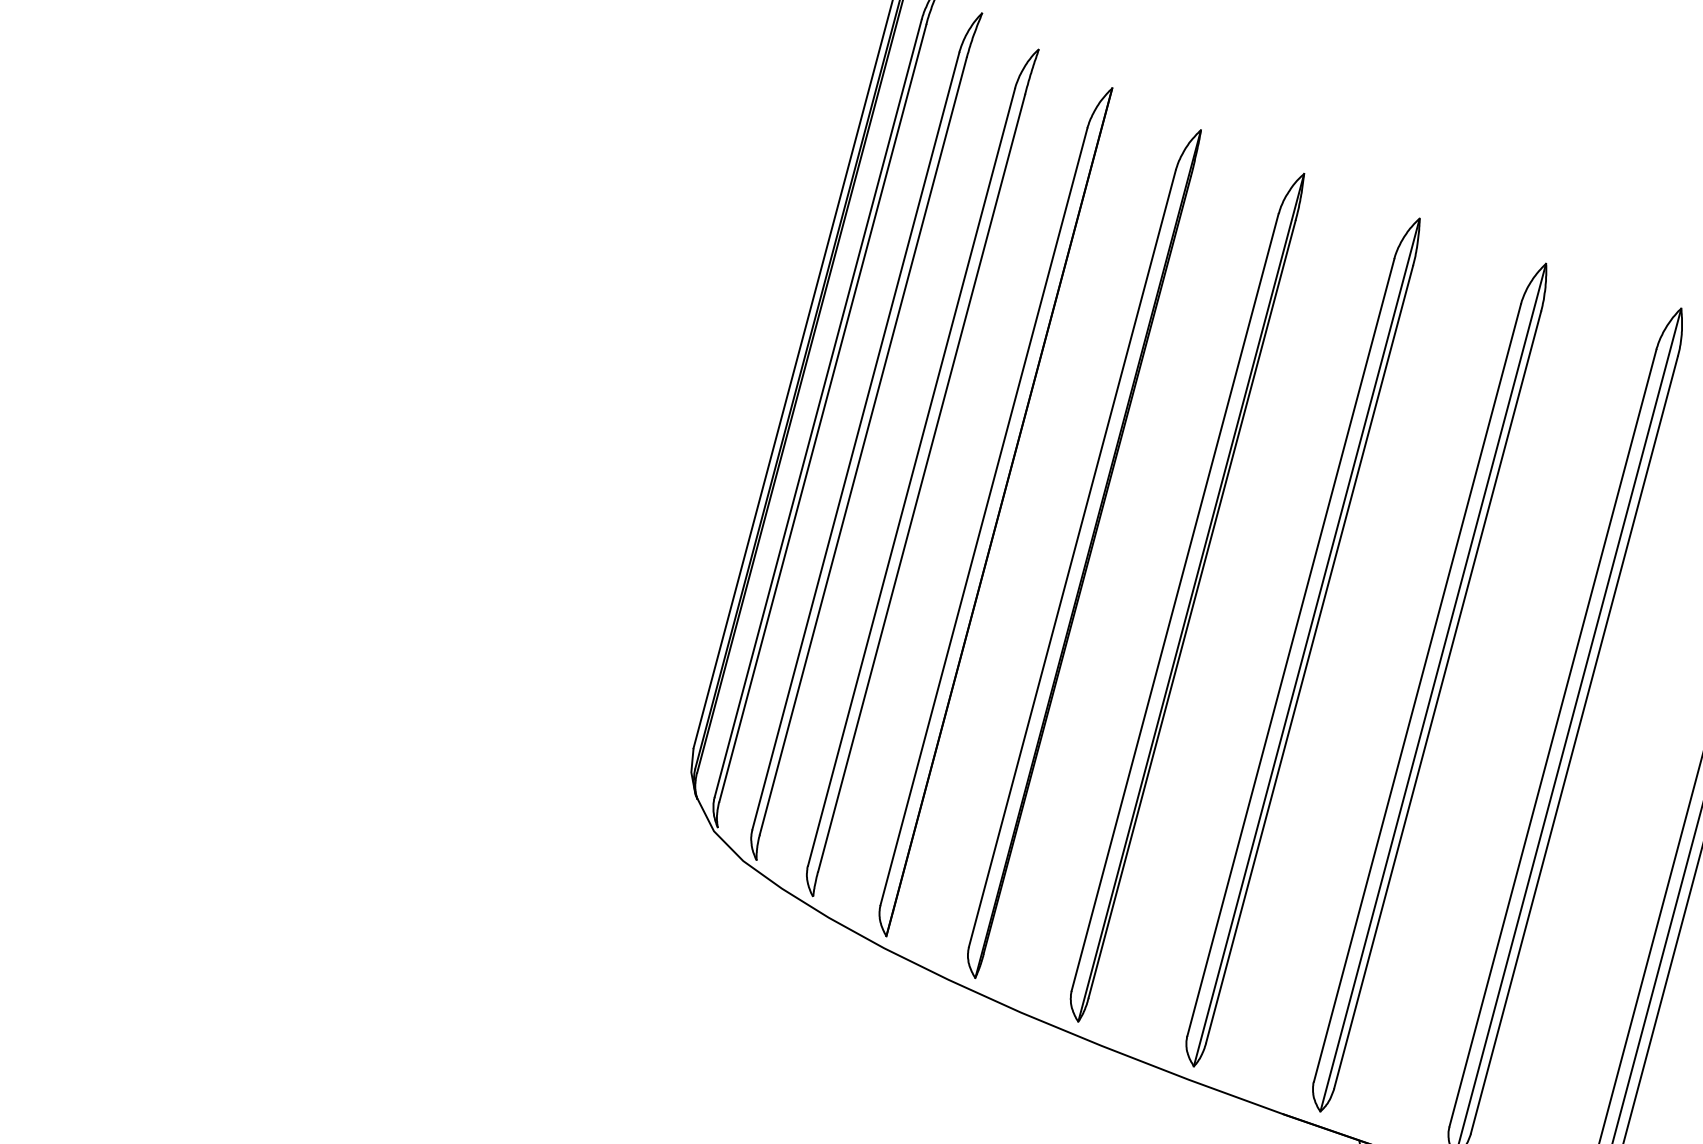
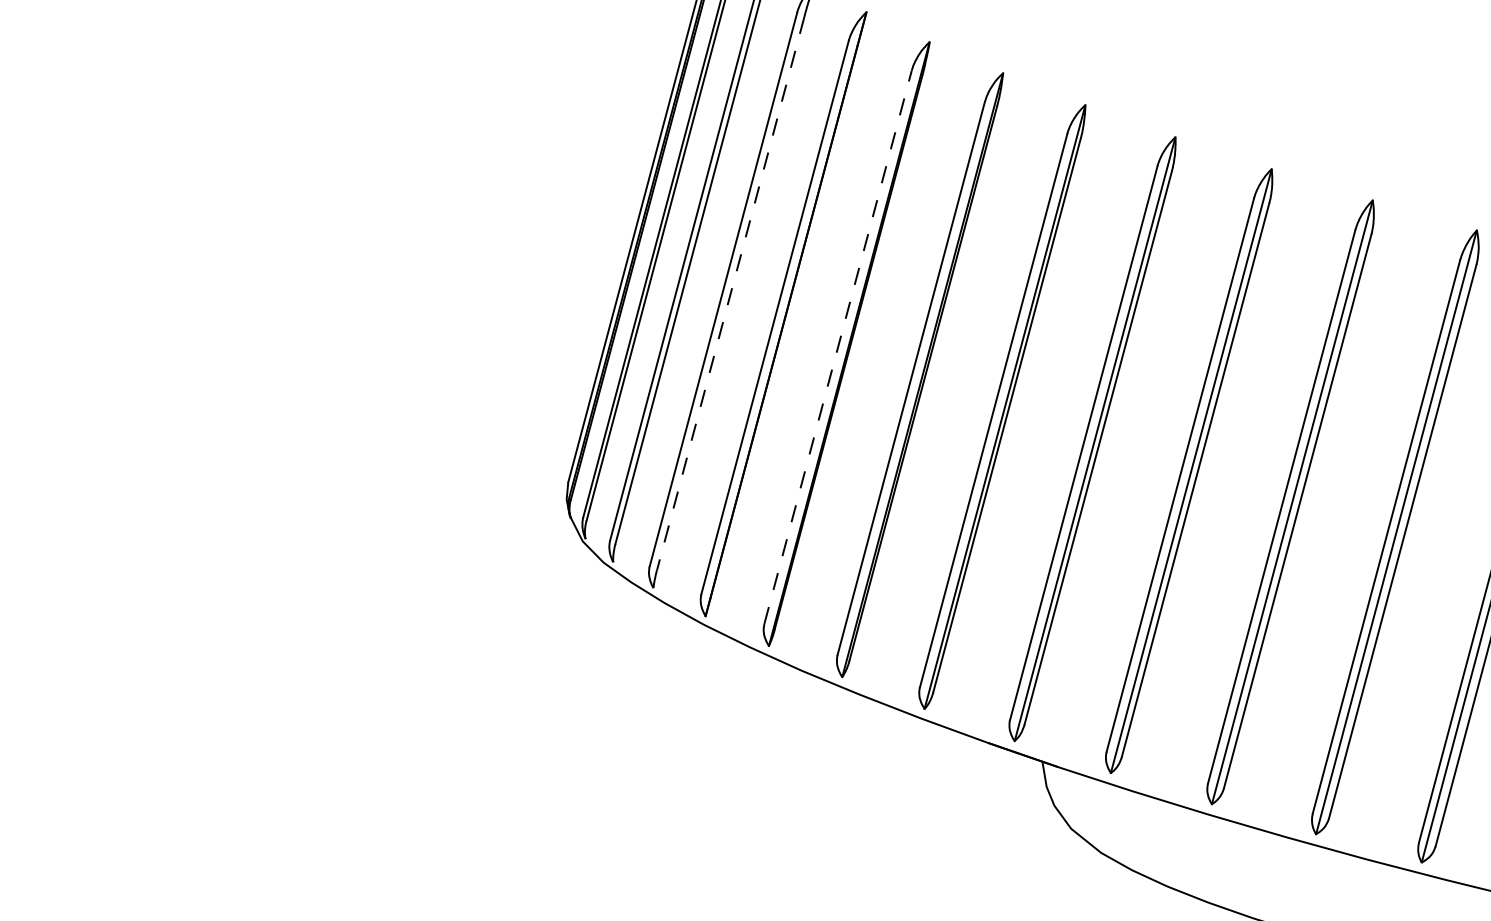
line: (921, 484) -> (730, 294), solid -> dashed
line: (1072, 557) -> (838, 346), solid -> dashed

